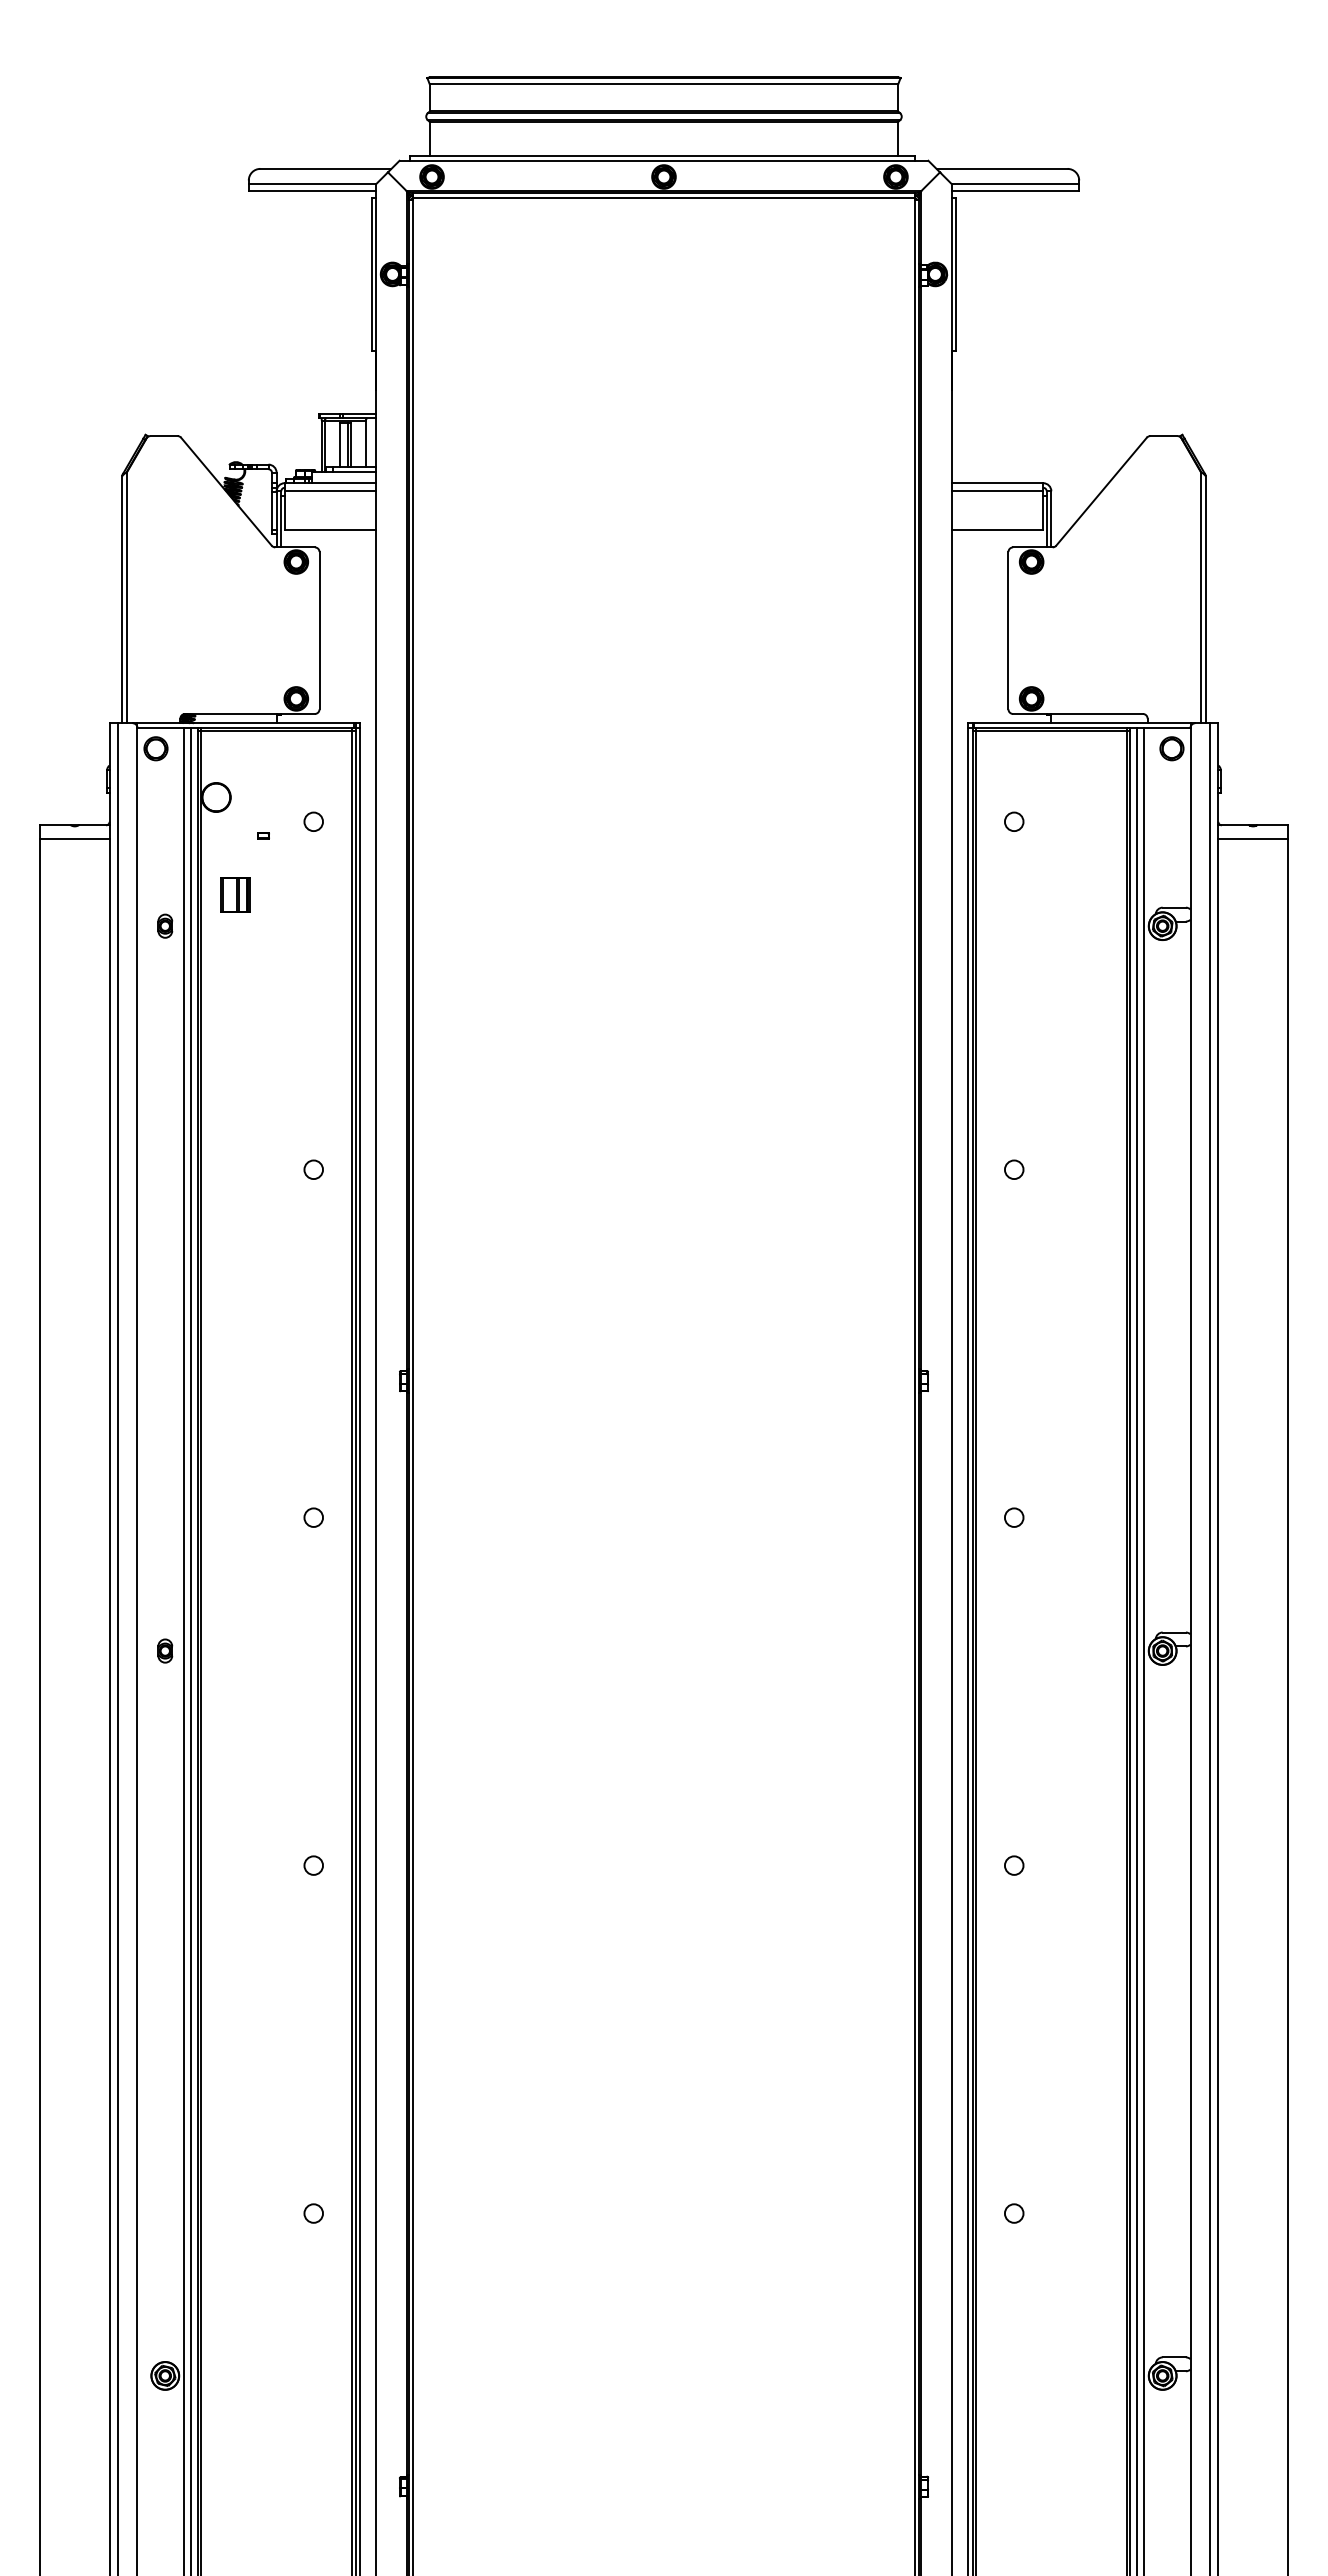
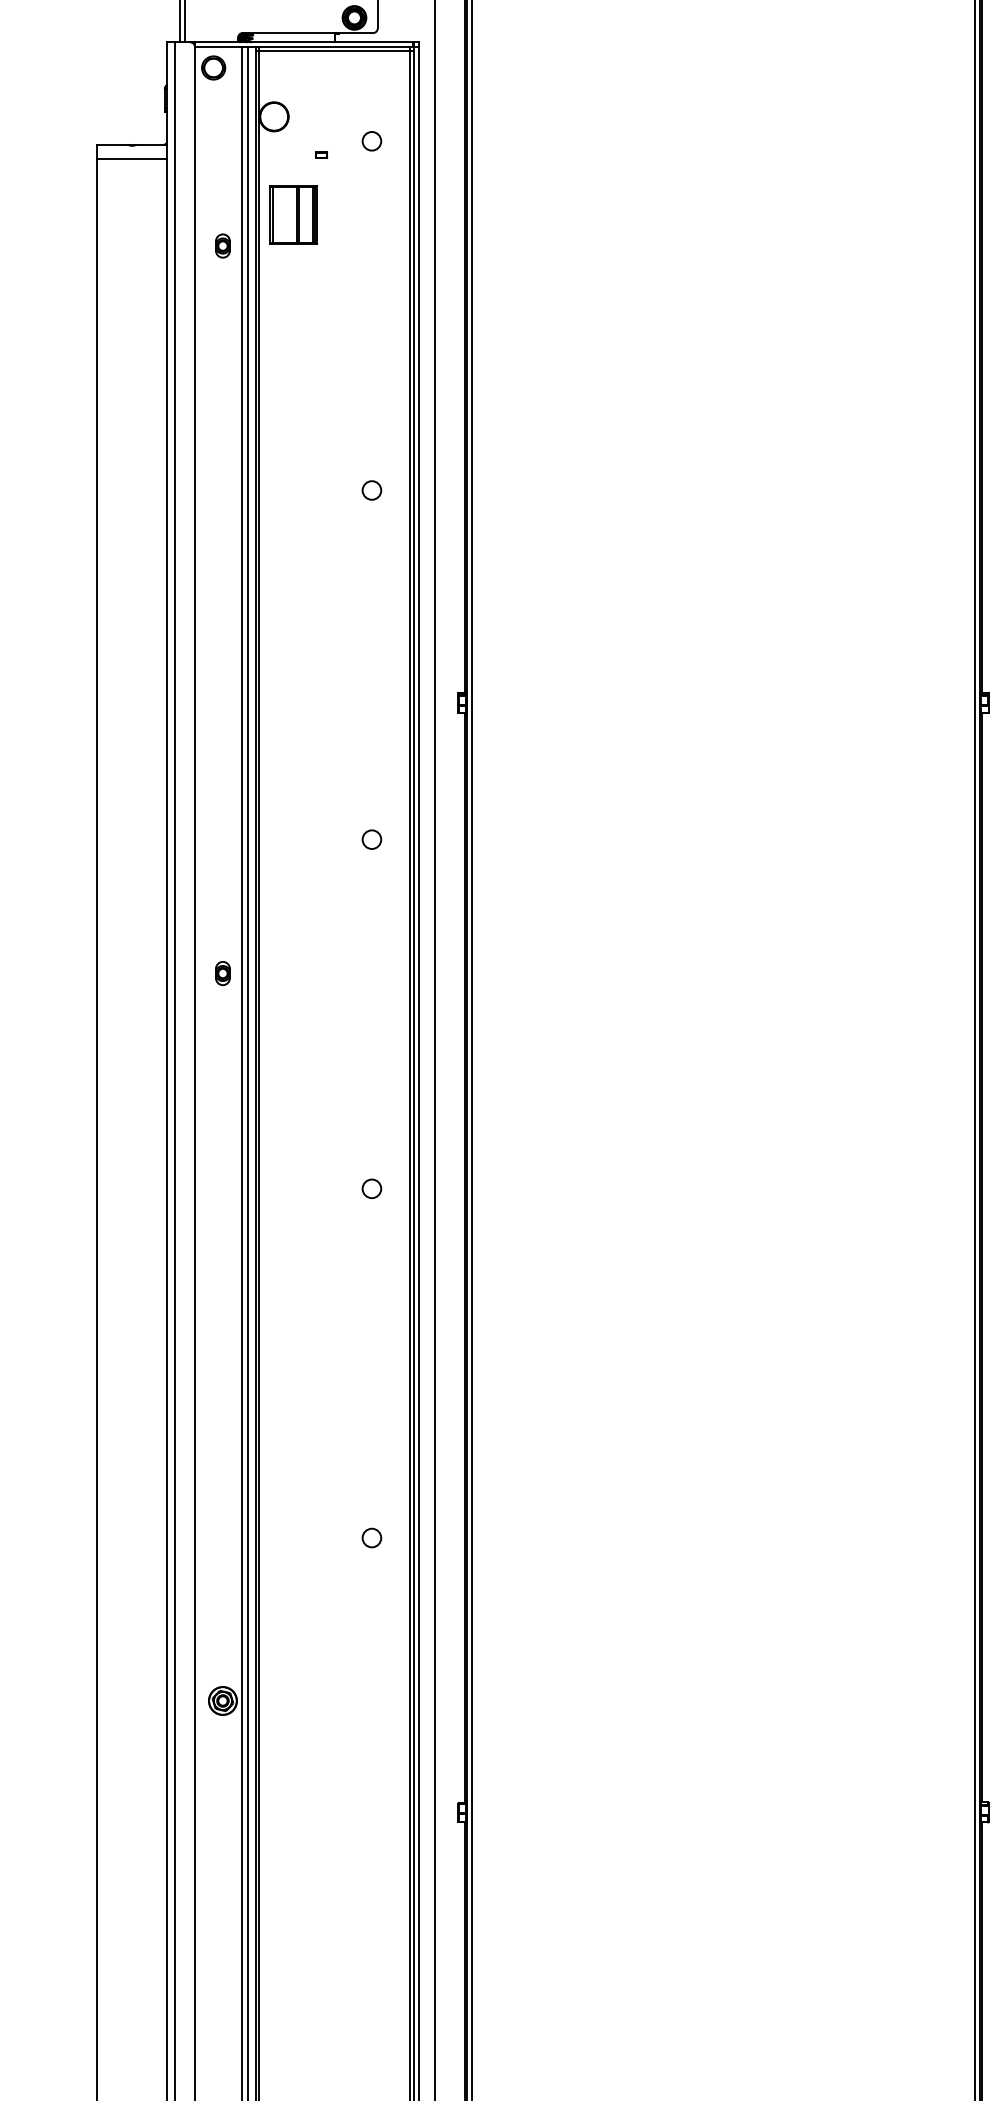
part: (235, 894) -> (293, 214), size x1.67

